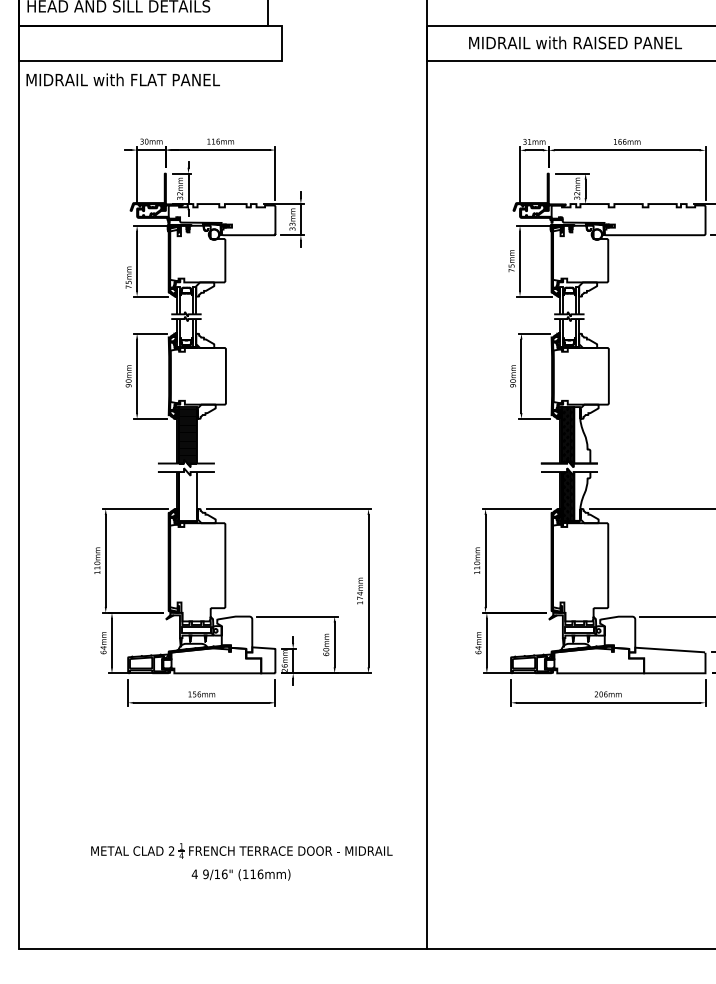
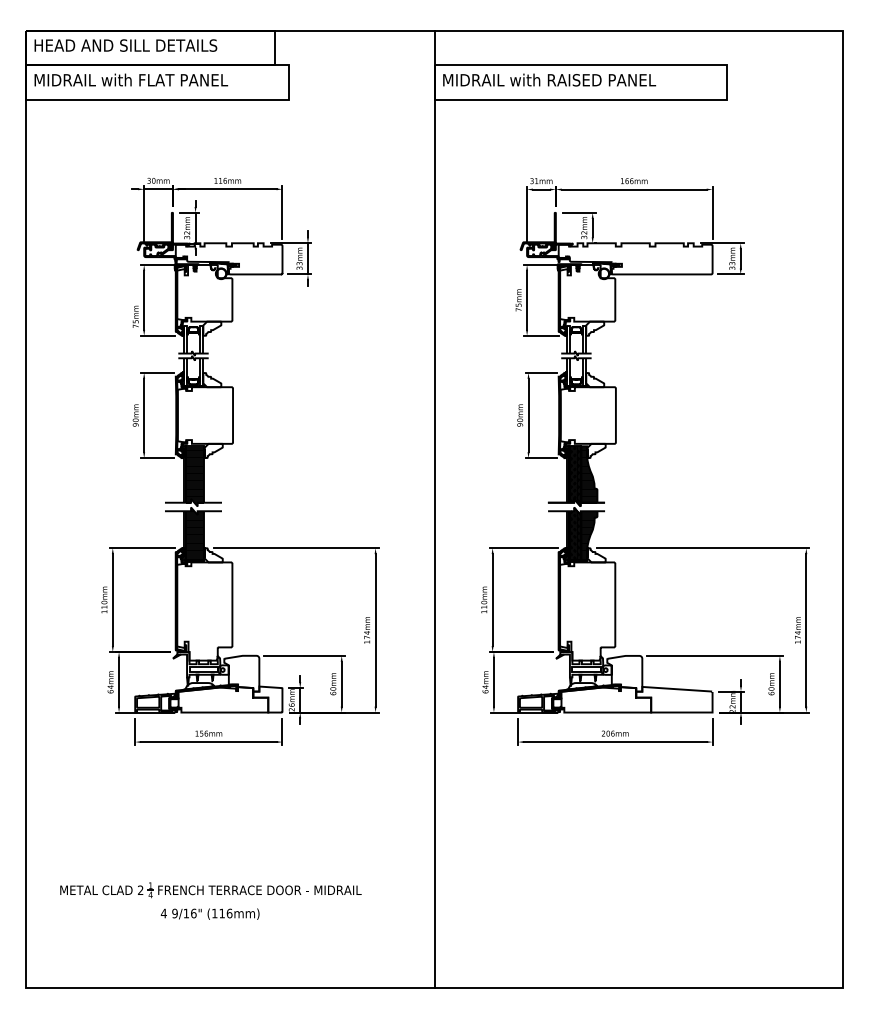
text: (575, 42) -> (549, 79), moved
text: (123, 79) -> (131, 79), moved
hatch: (582, 435) -> (589, 474), added
hatch: (188, 494) -> (195, 533), added
hatch: (582, 496) -> (589, 535), added
part: (242, 855) -> (211, 894), moved

